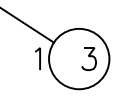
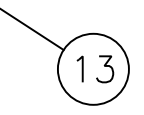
part: (37, 58) -> (79, 68), moved

